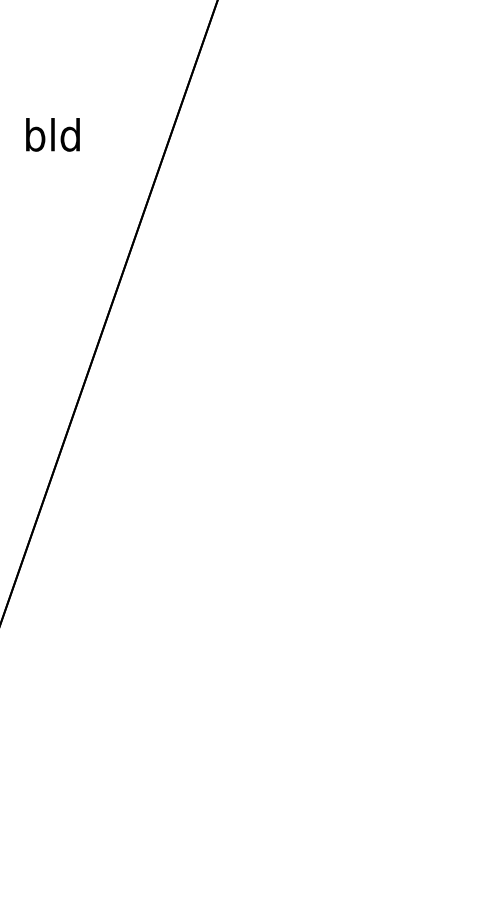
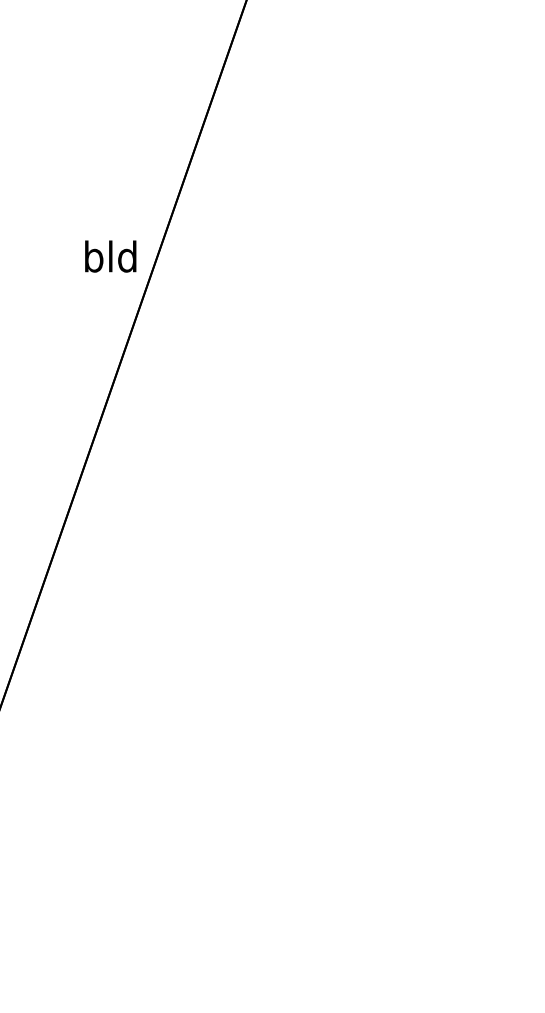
text: (52, 134) -> (110, 256), moved

